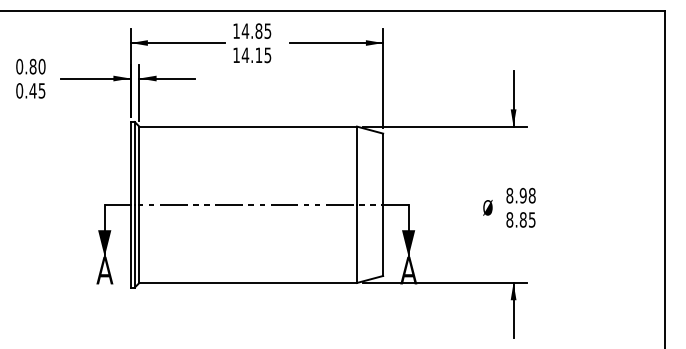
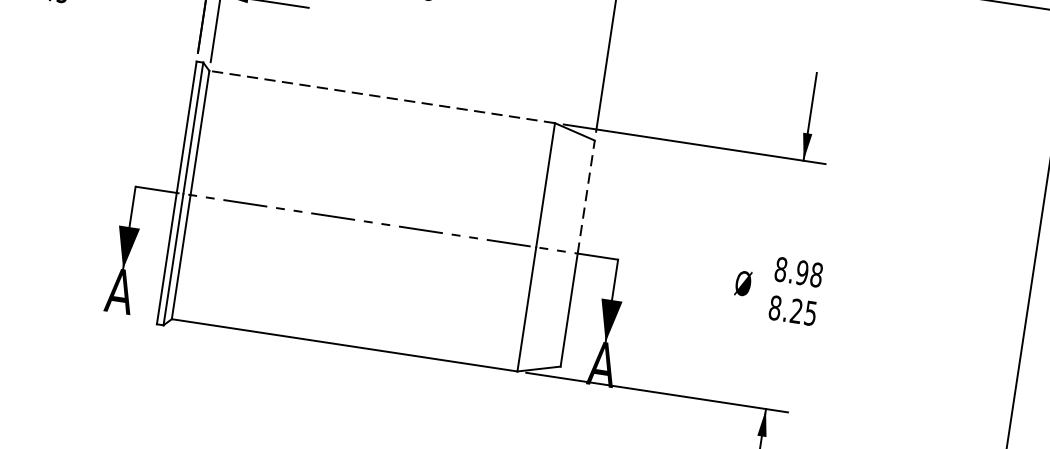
line: (248, 126) -> (382, 96), solid -> dashed
line: (383, 169) -> (586, 197), solid -> dashed
text: (522, 219) -> (795, 310), 8.85 -> 8.25

